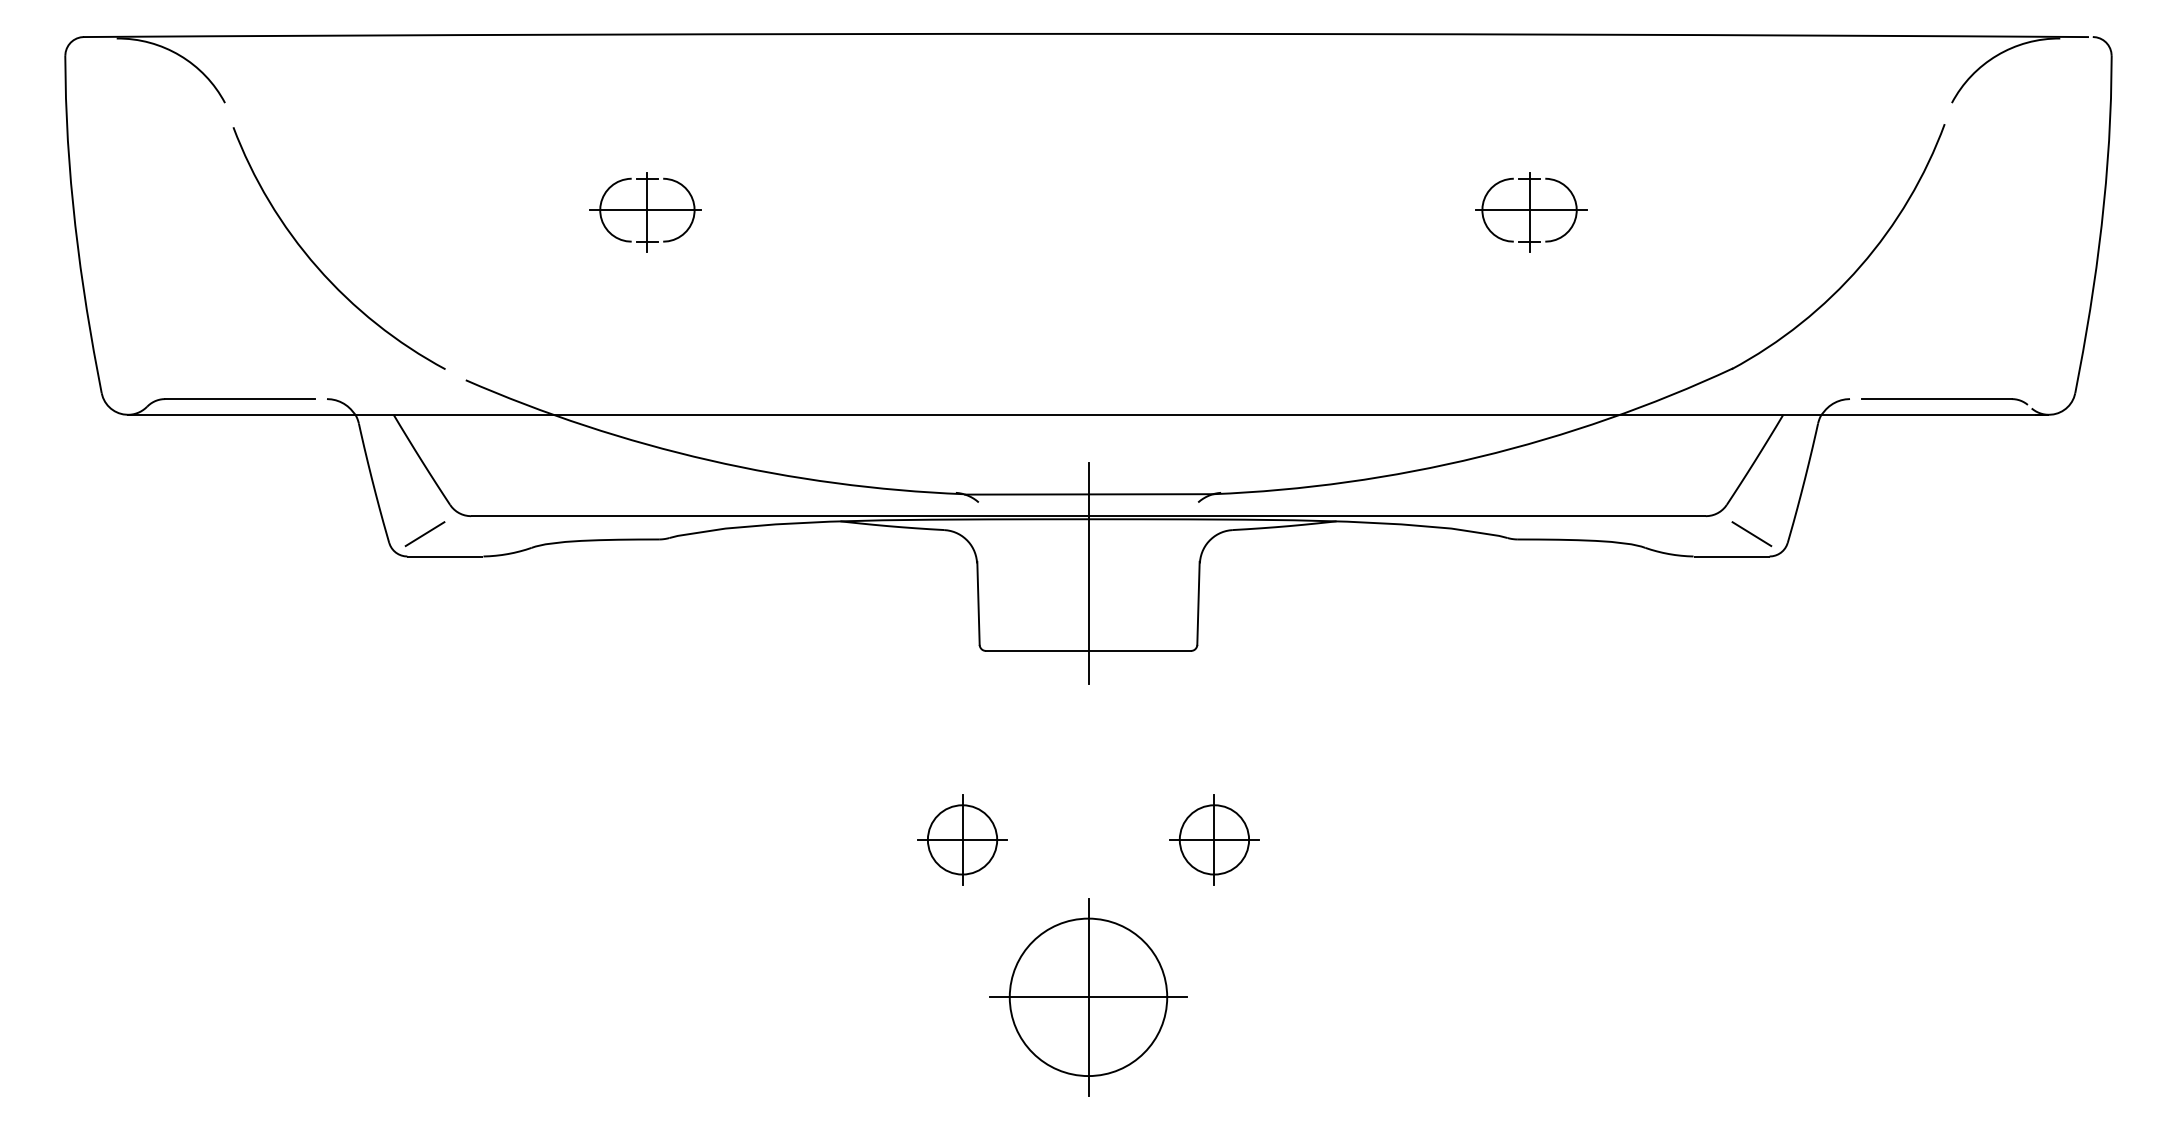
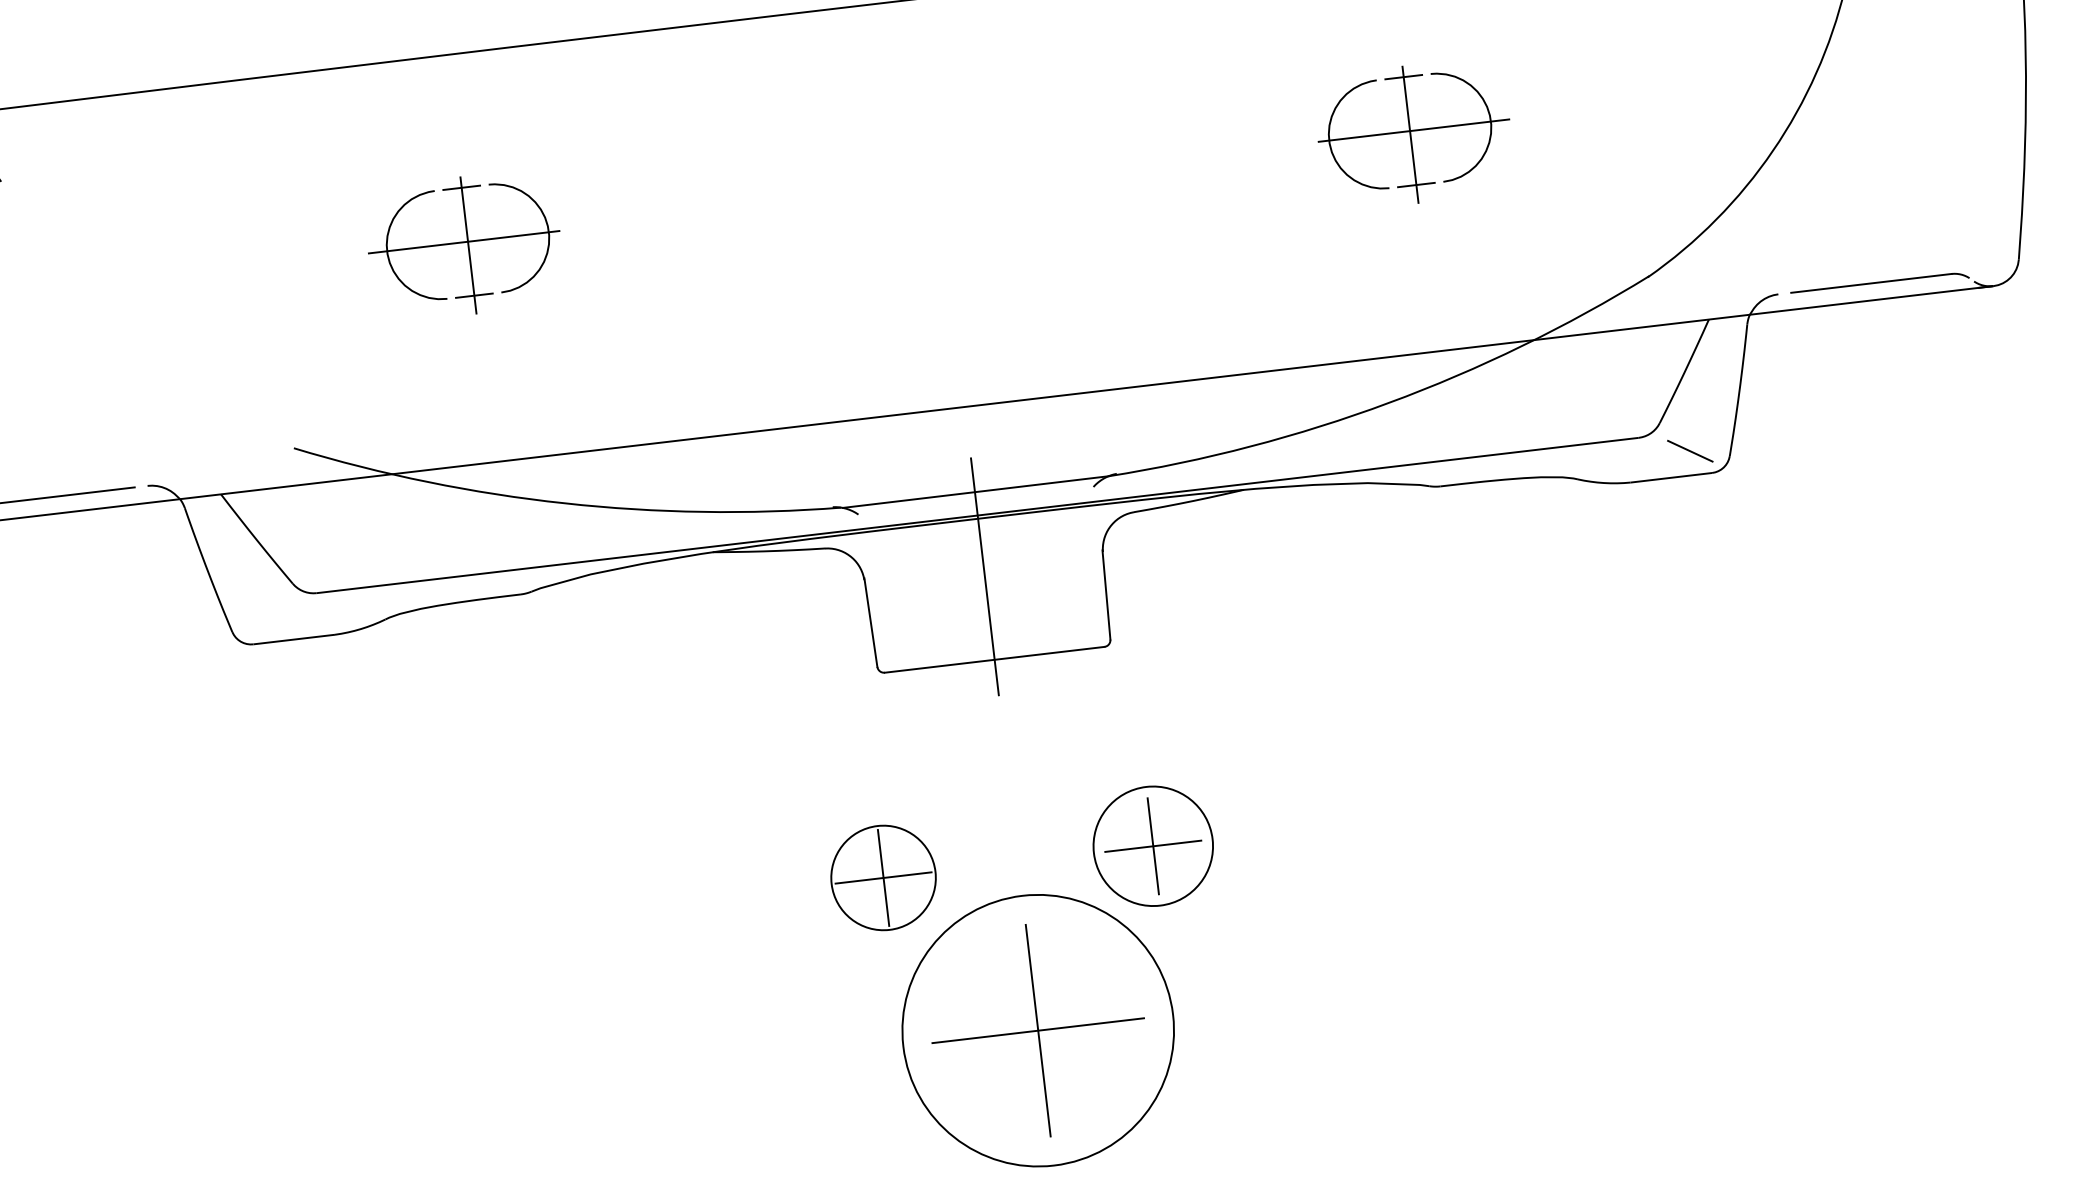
part: (645, 212) -> (465, 246), size x1.6
part: (1531, 212) -> (1413, 134), size x1.6
arc: (317, 265) -> (120, 344), removed
line: (424, 534) -> (269, 618), removed
circle: (962, 839) -> (883, 877), size x1.4
circle: (1214, 839) -> (1153, 845), size x1.6
circle: (1088, 997) -> (1038, 1030), size x1.6

